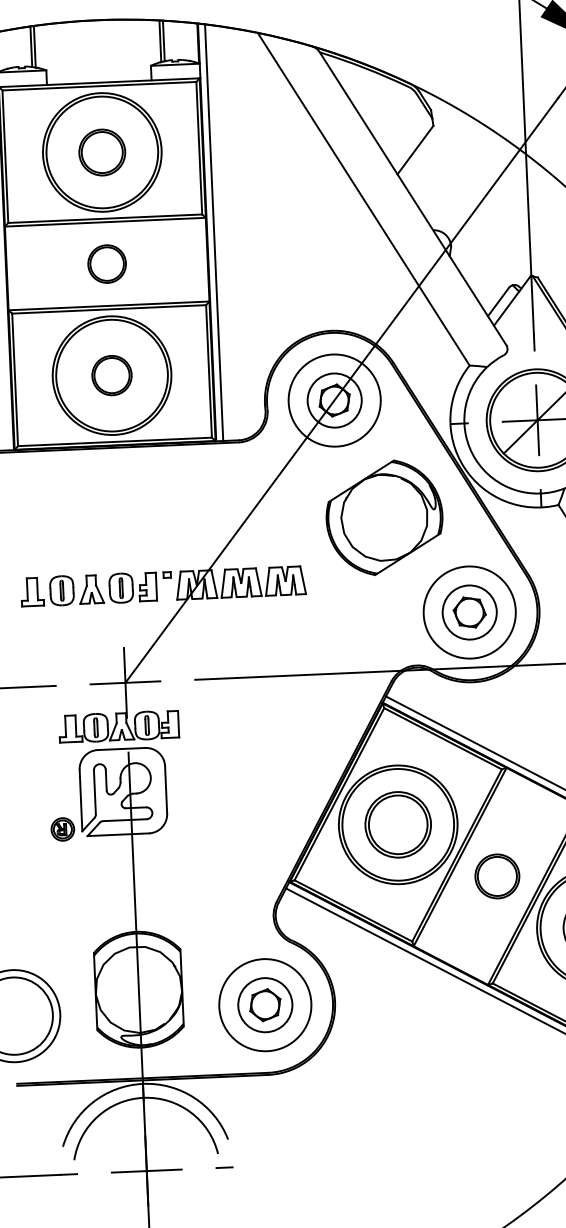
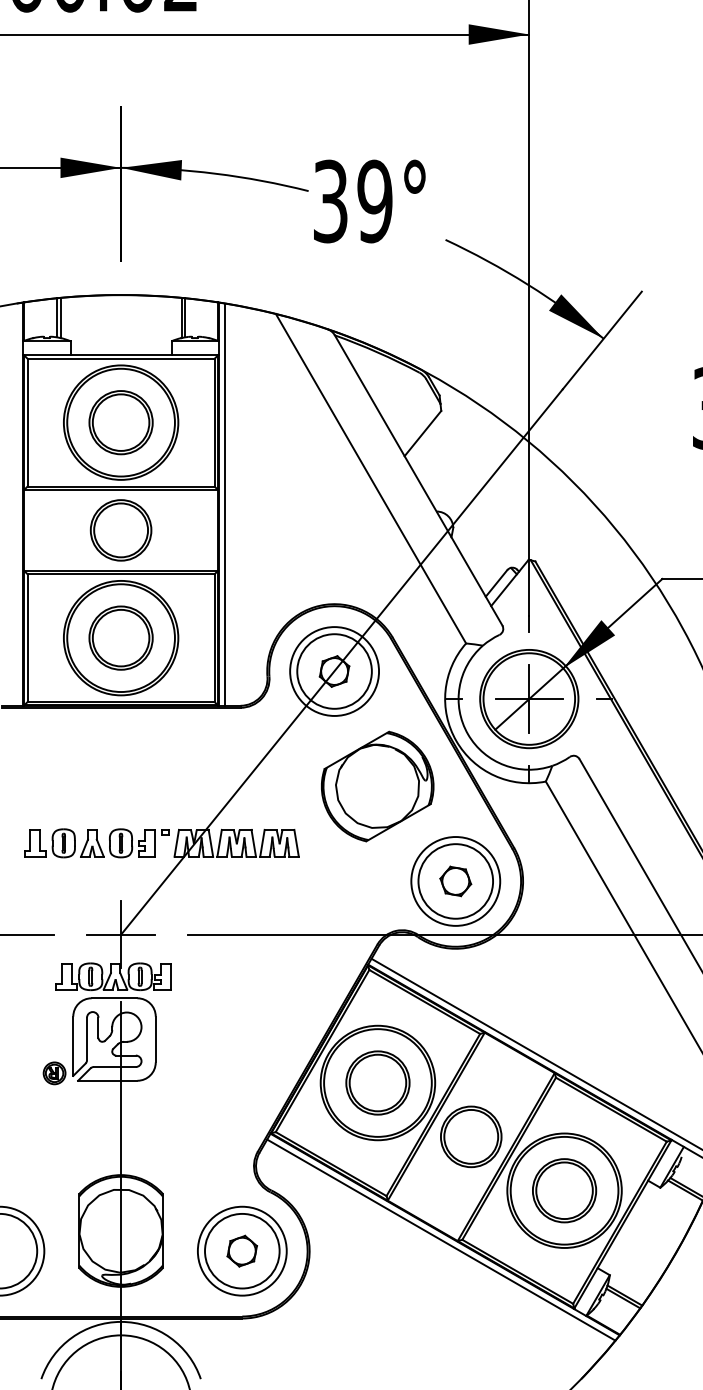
part: (101, 152) -> (120, 422), size x1.43
part: (106, 264) -> (120, 530), size x1.67
part: (111, 375) -> (120, 637), size x1.67
circle: (334, 400) -> (334, 671), size x1.43
circle: (469, 612) -> (455, 881), size x1.43
part: (497, 876) -> (471, 1136), size x1.43
circle: (265, 1004) -> (242, 1250), size x1.43

